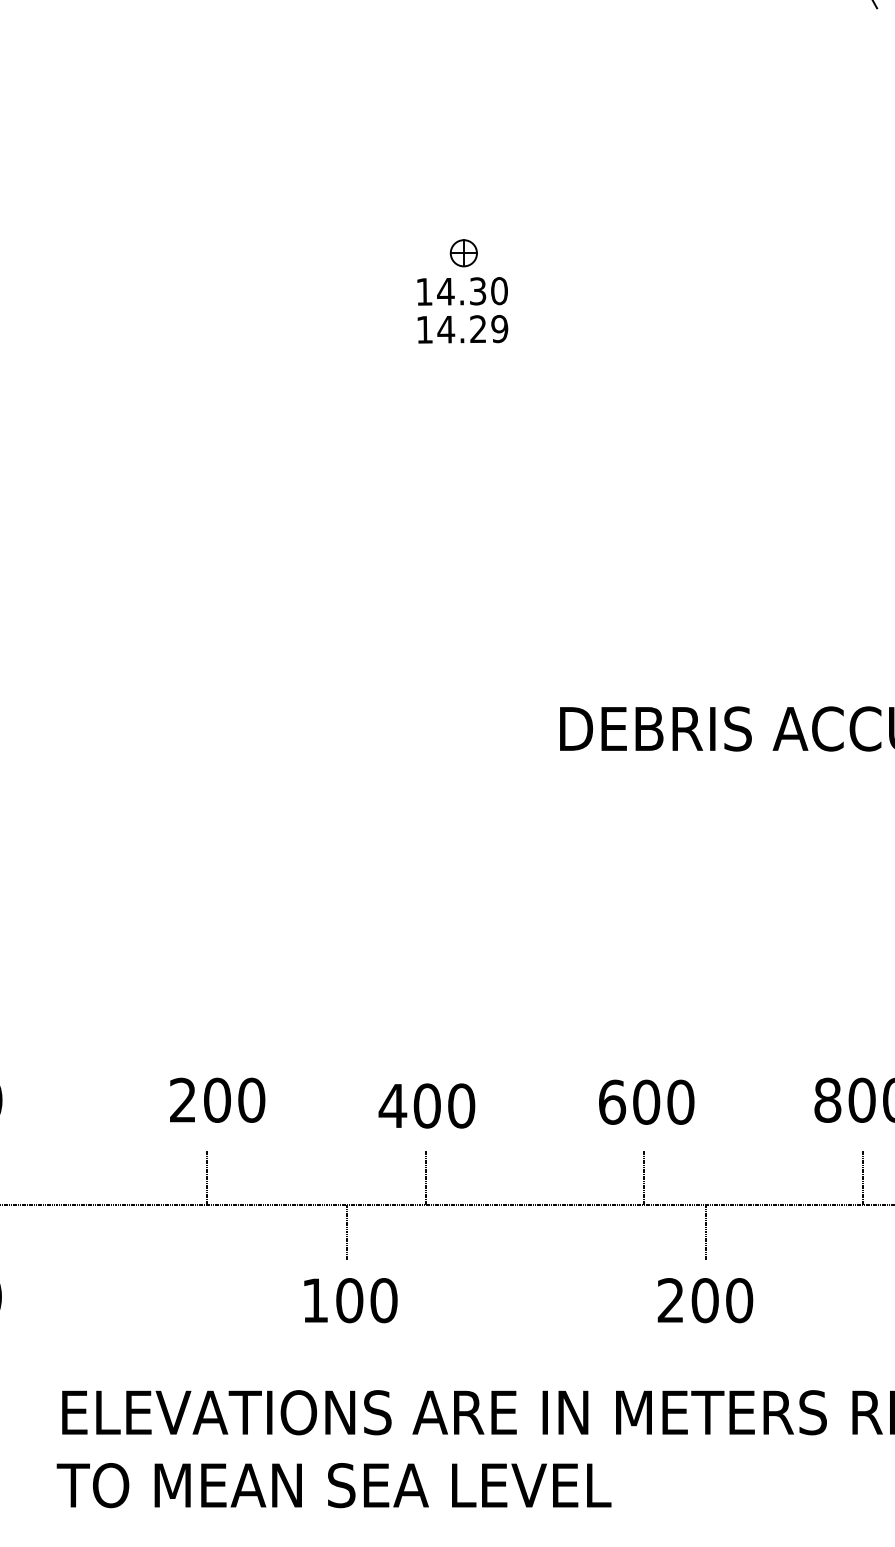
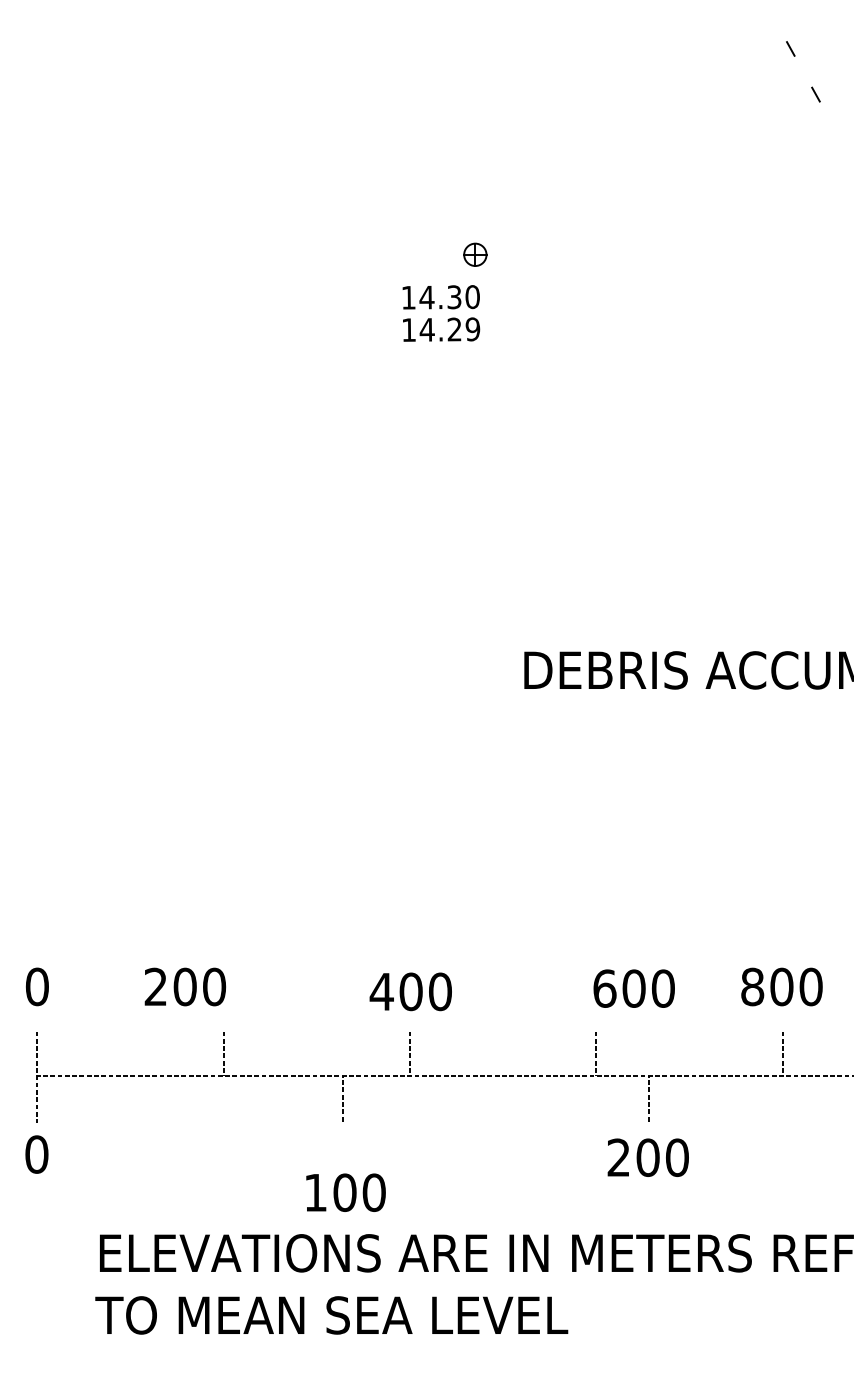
part: (464, 252) -> (475, 254), moved
text: (217, 1099) -> (185, 986), moved
text: (645, 1102) -> (633, 988), moved
text: (350, 1300) -> (345, 1192), moved

